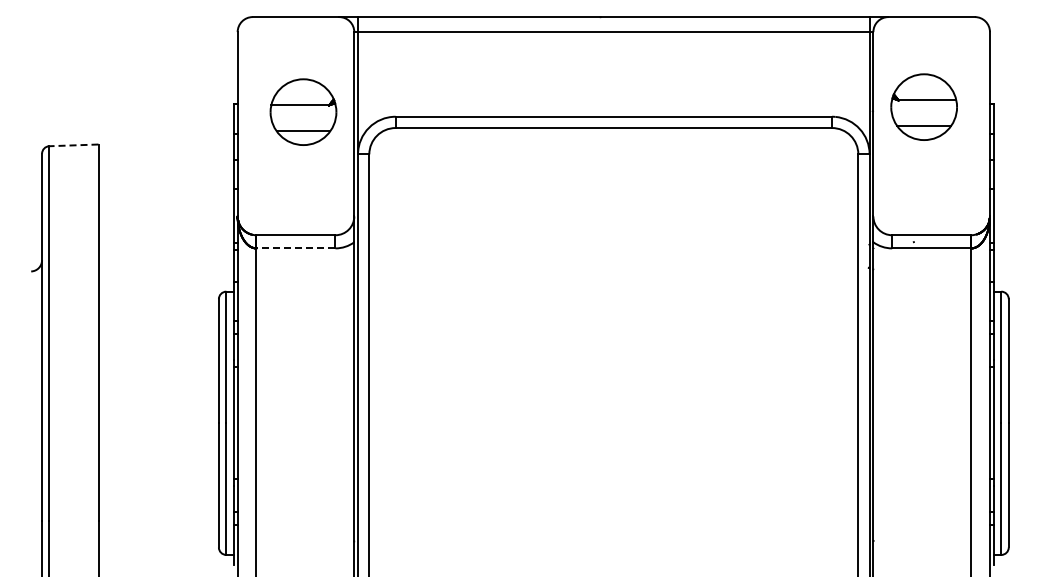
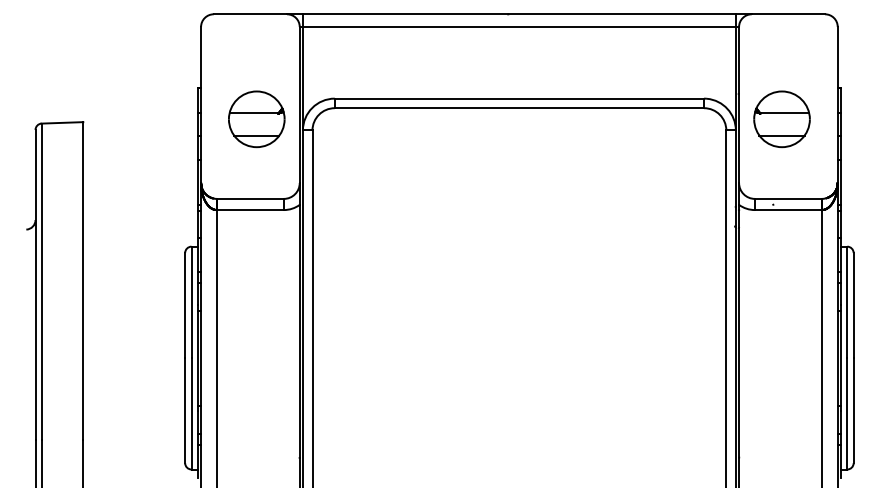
part: (923, 106) -> (781, 118), moved
part: (303, 111) -> (256, 118), moved
line: (73, 145) -> (62, 122), dashed -> solid
line: (295, 248) -> (250, 210), dashed -> solid

